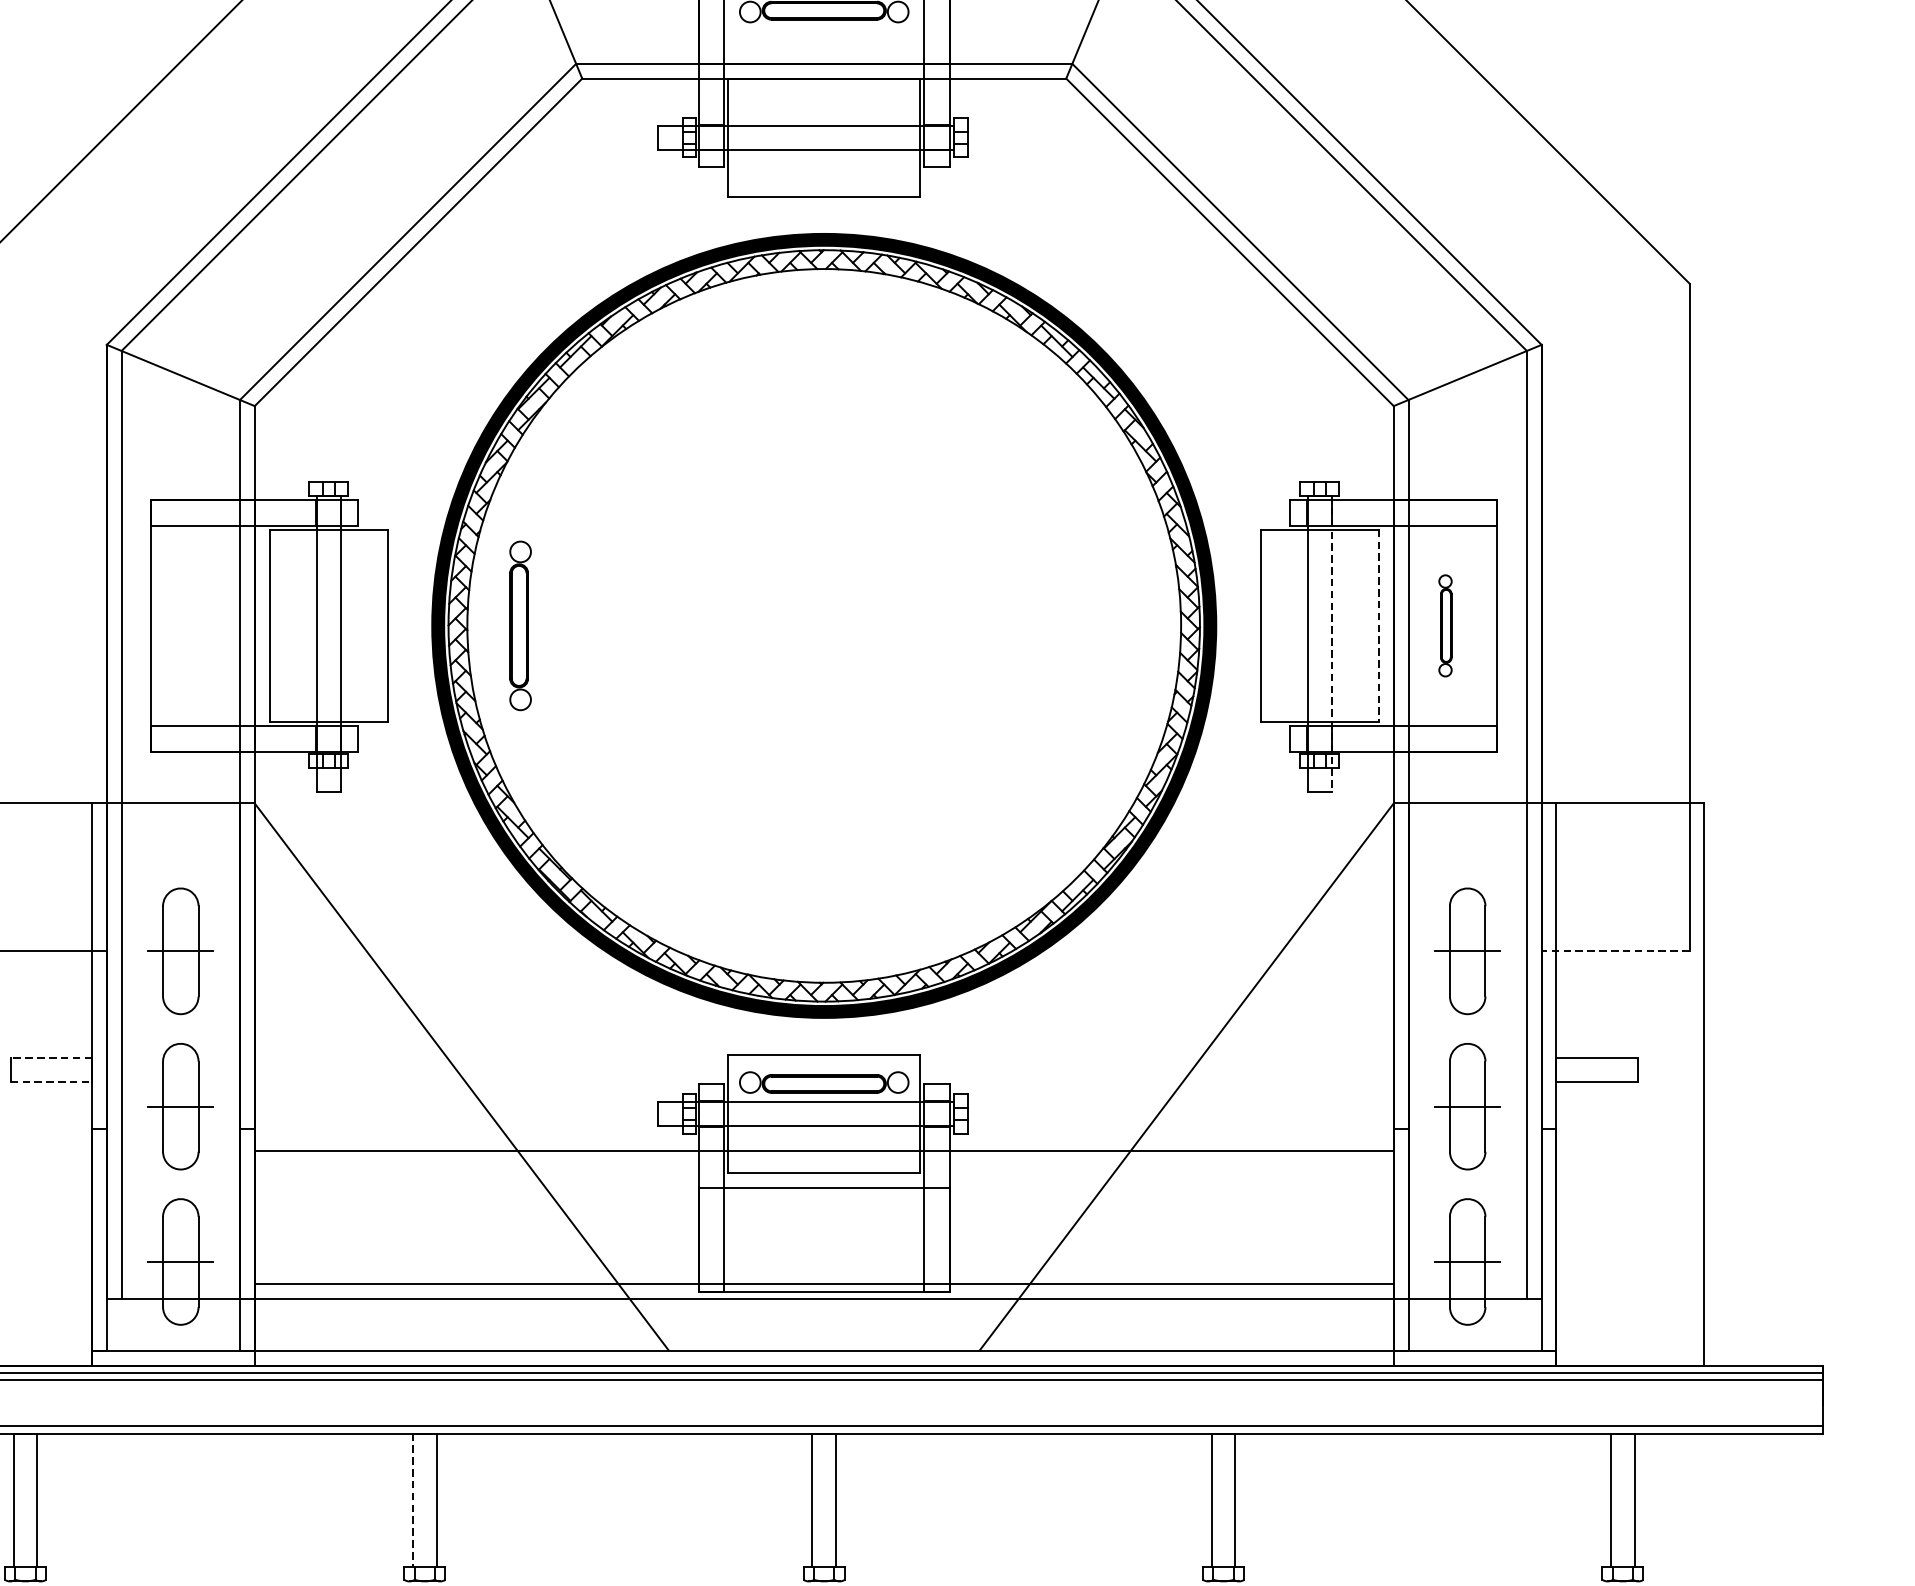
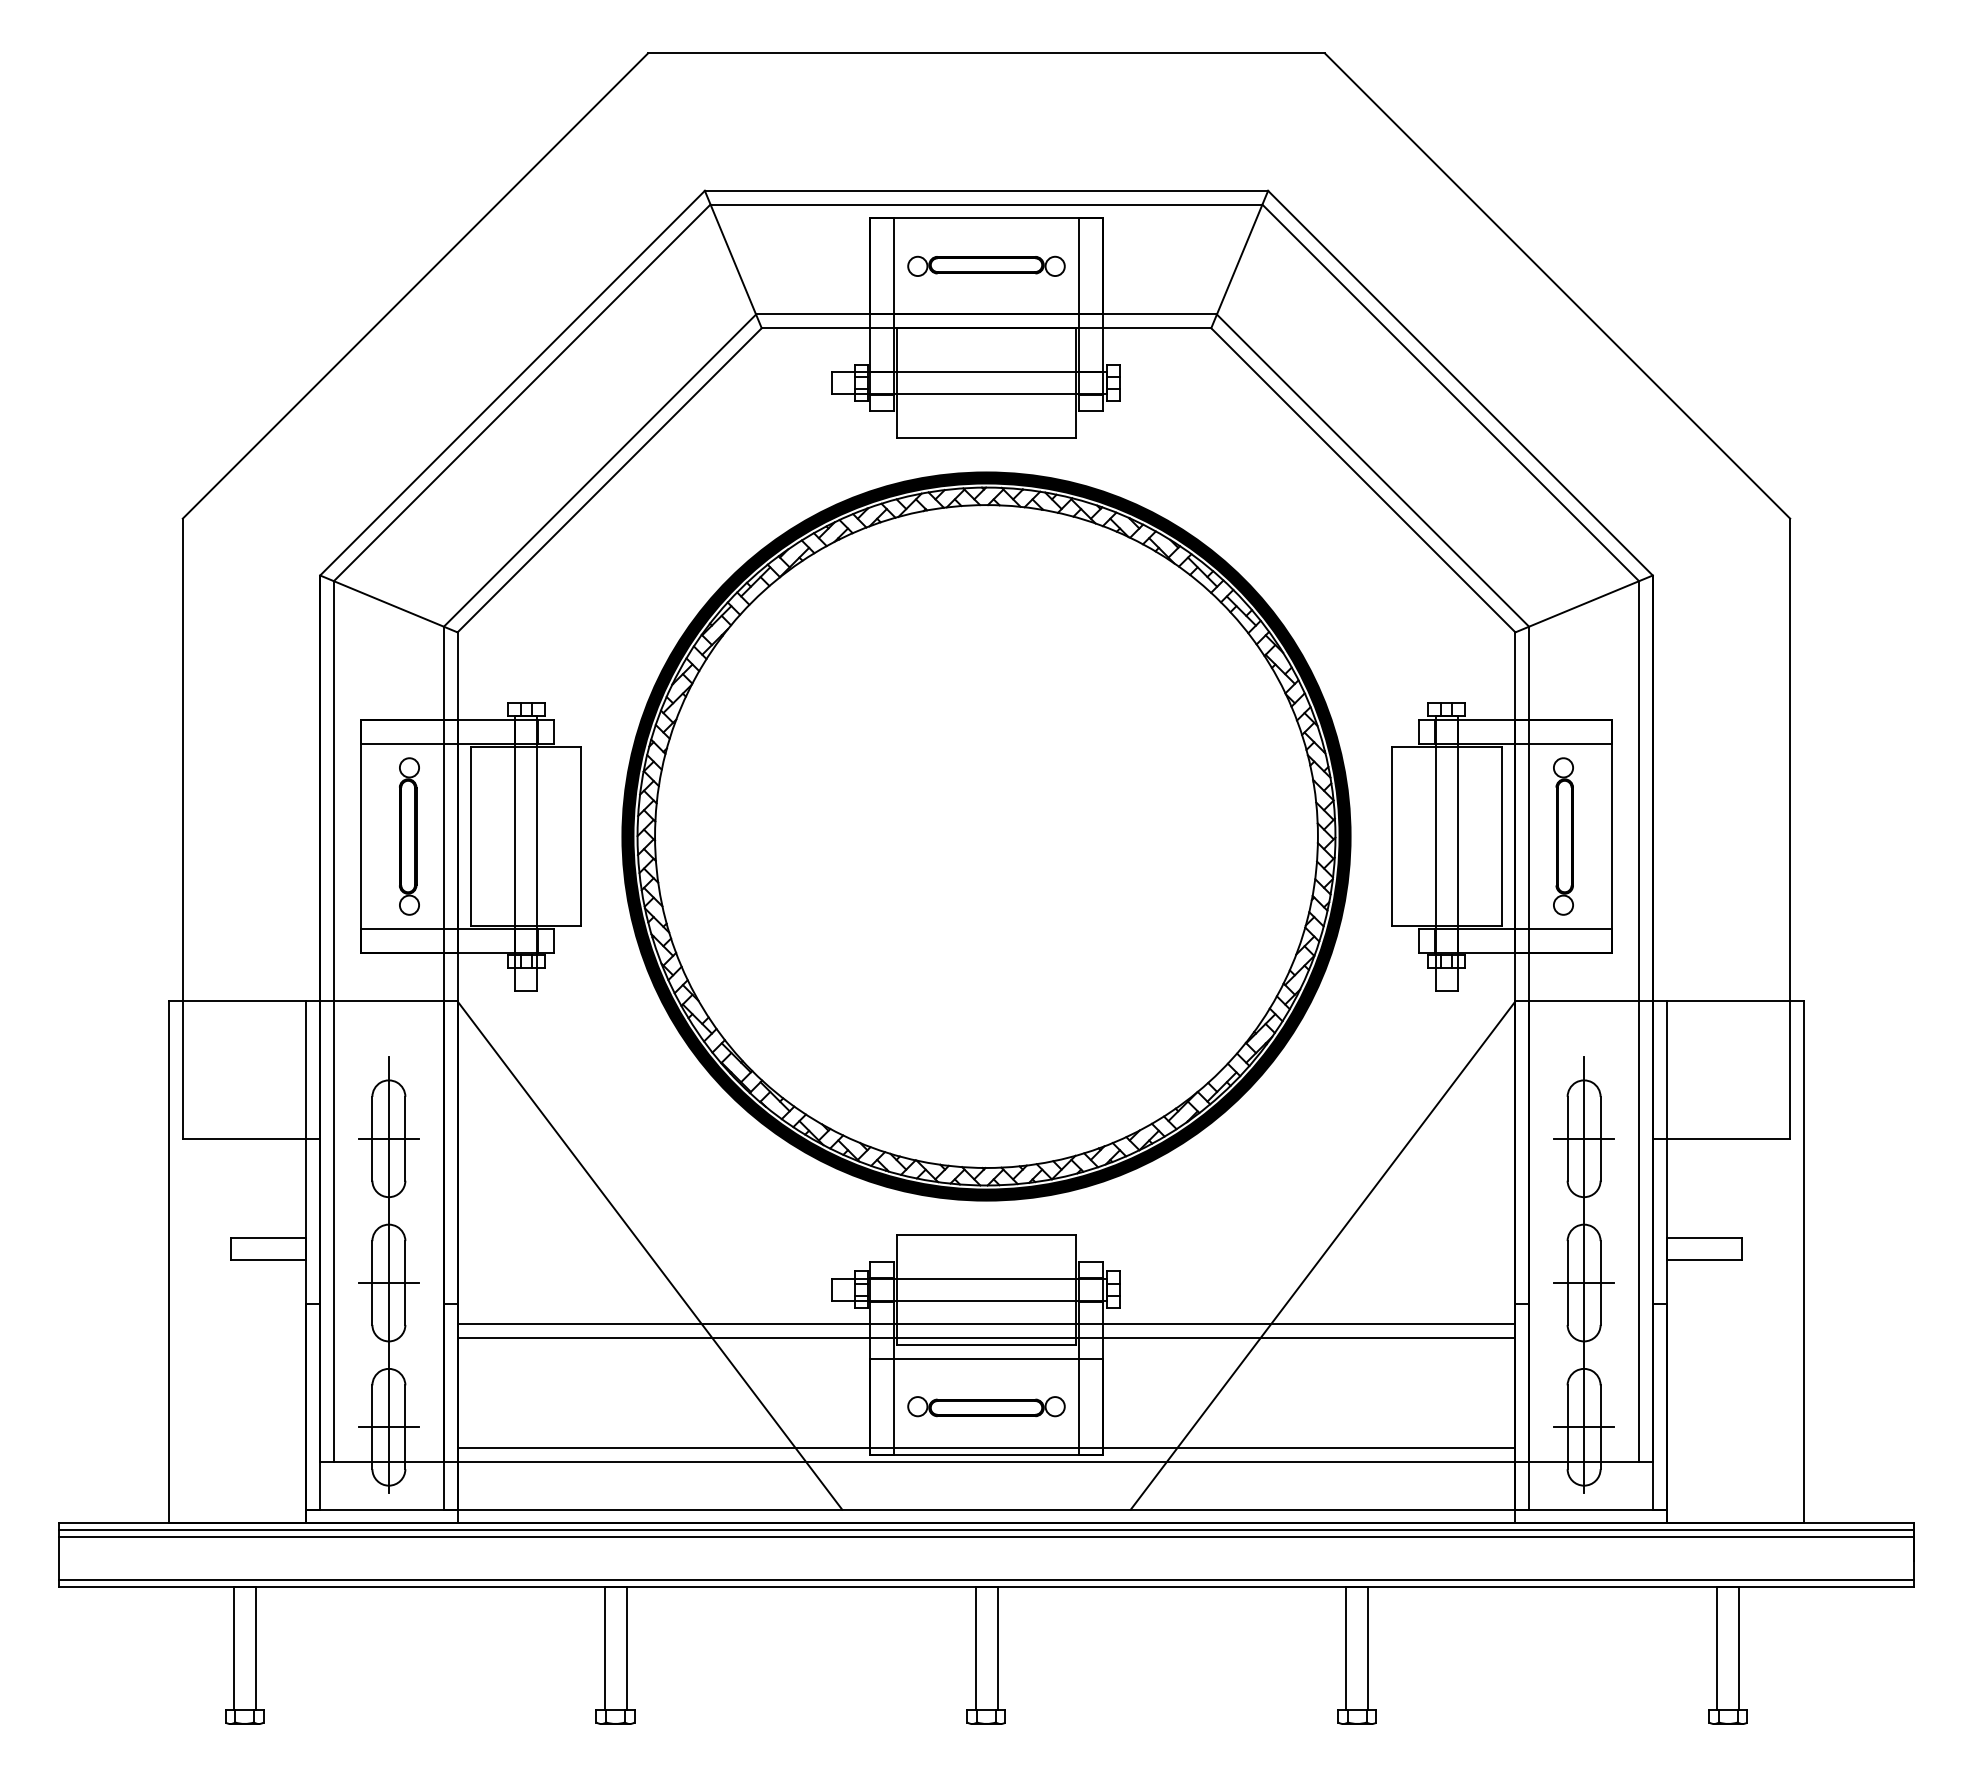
part: (520, 625) -> (409, 836), moved
part: (1445, 625) -> (1563, 836), size x1.67
line: (1378, 626) -> (1501, 837), dashed -> solid
line: (1331, 644) -> (1457, 853), dashed -> solid
line: (1615, 951) -> (1721, 1138), dashed -> solid
line: (51, 1057) -> (268, 1237), dashed -> solid
line: (51, 1081) -> (268, 1259), dashed -> solid
part: (824, 1082) -> (986, 1406), moved
line: (180, 1098) -> (388, 1275), added
line: (1468, 1098) -> (1584, 1275), added
line: (824, 1165) -> (986, 1337), added
line: (412, 1500) -> (604, 1648), dashed -> solid

